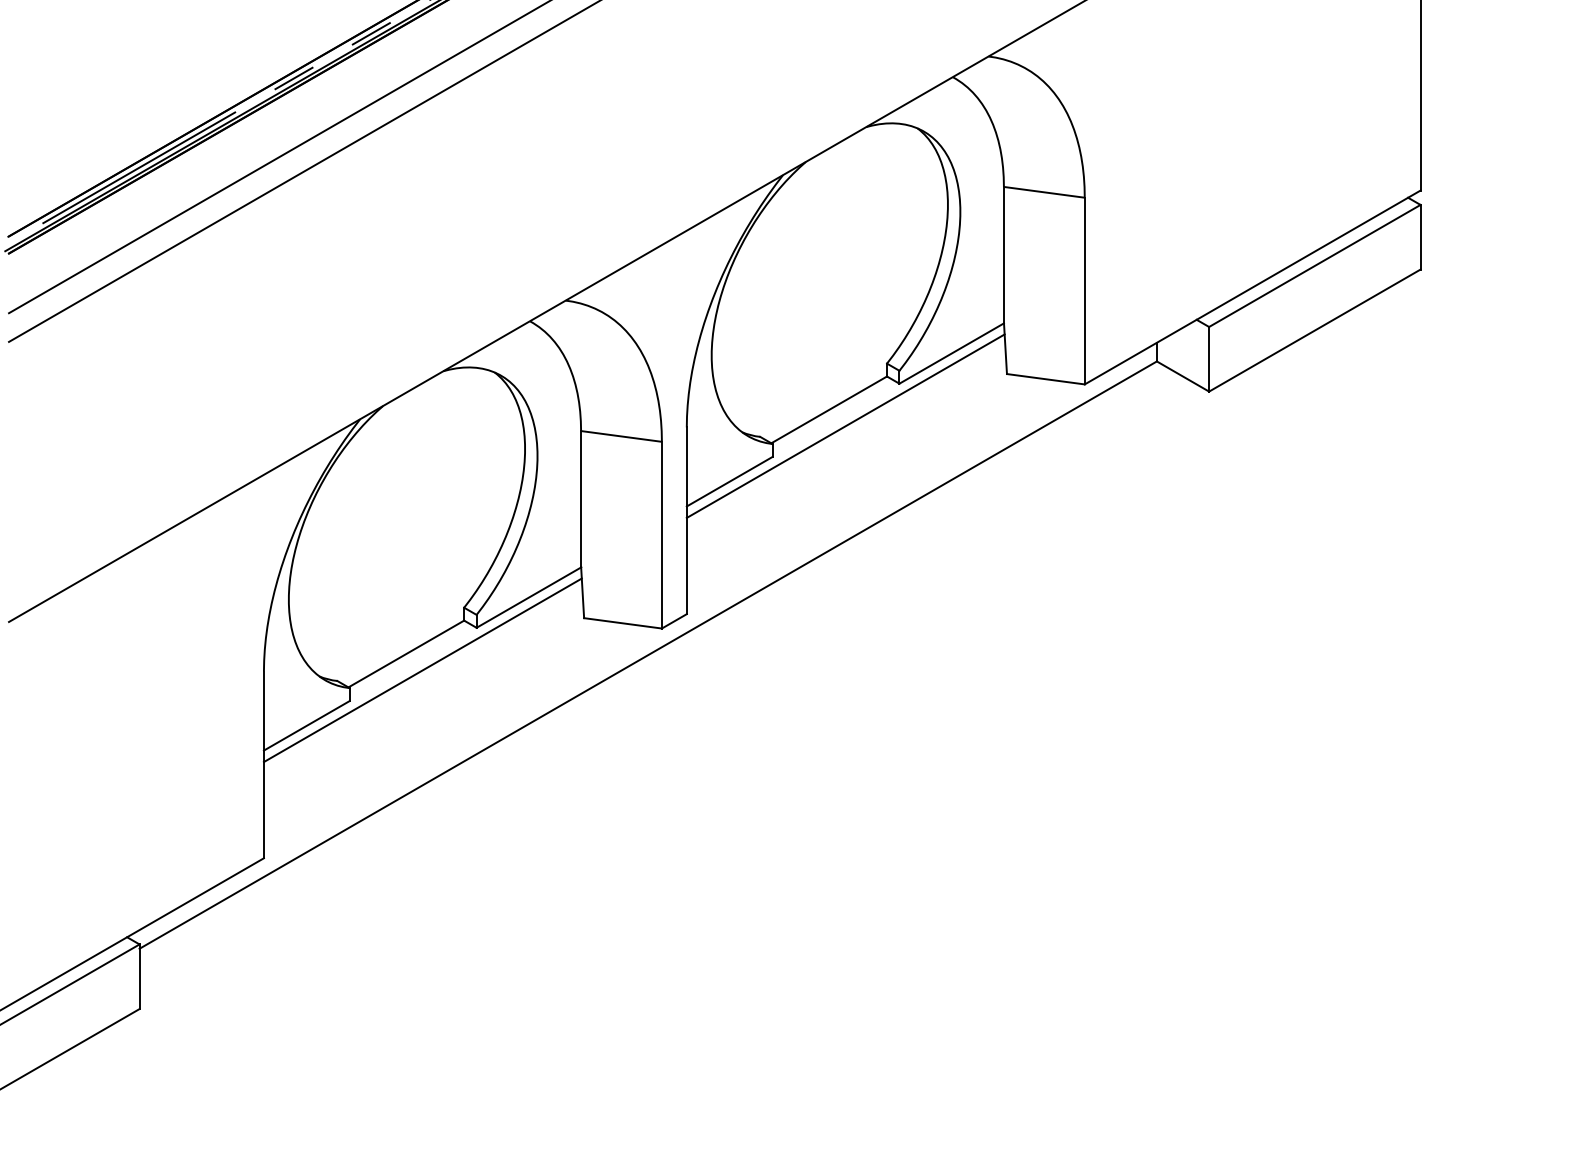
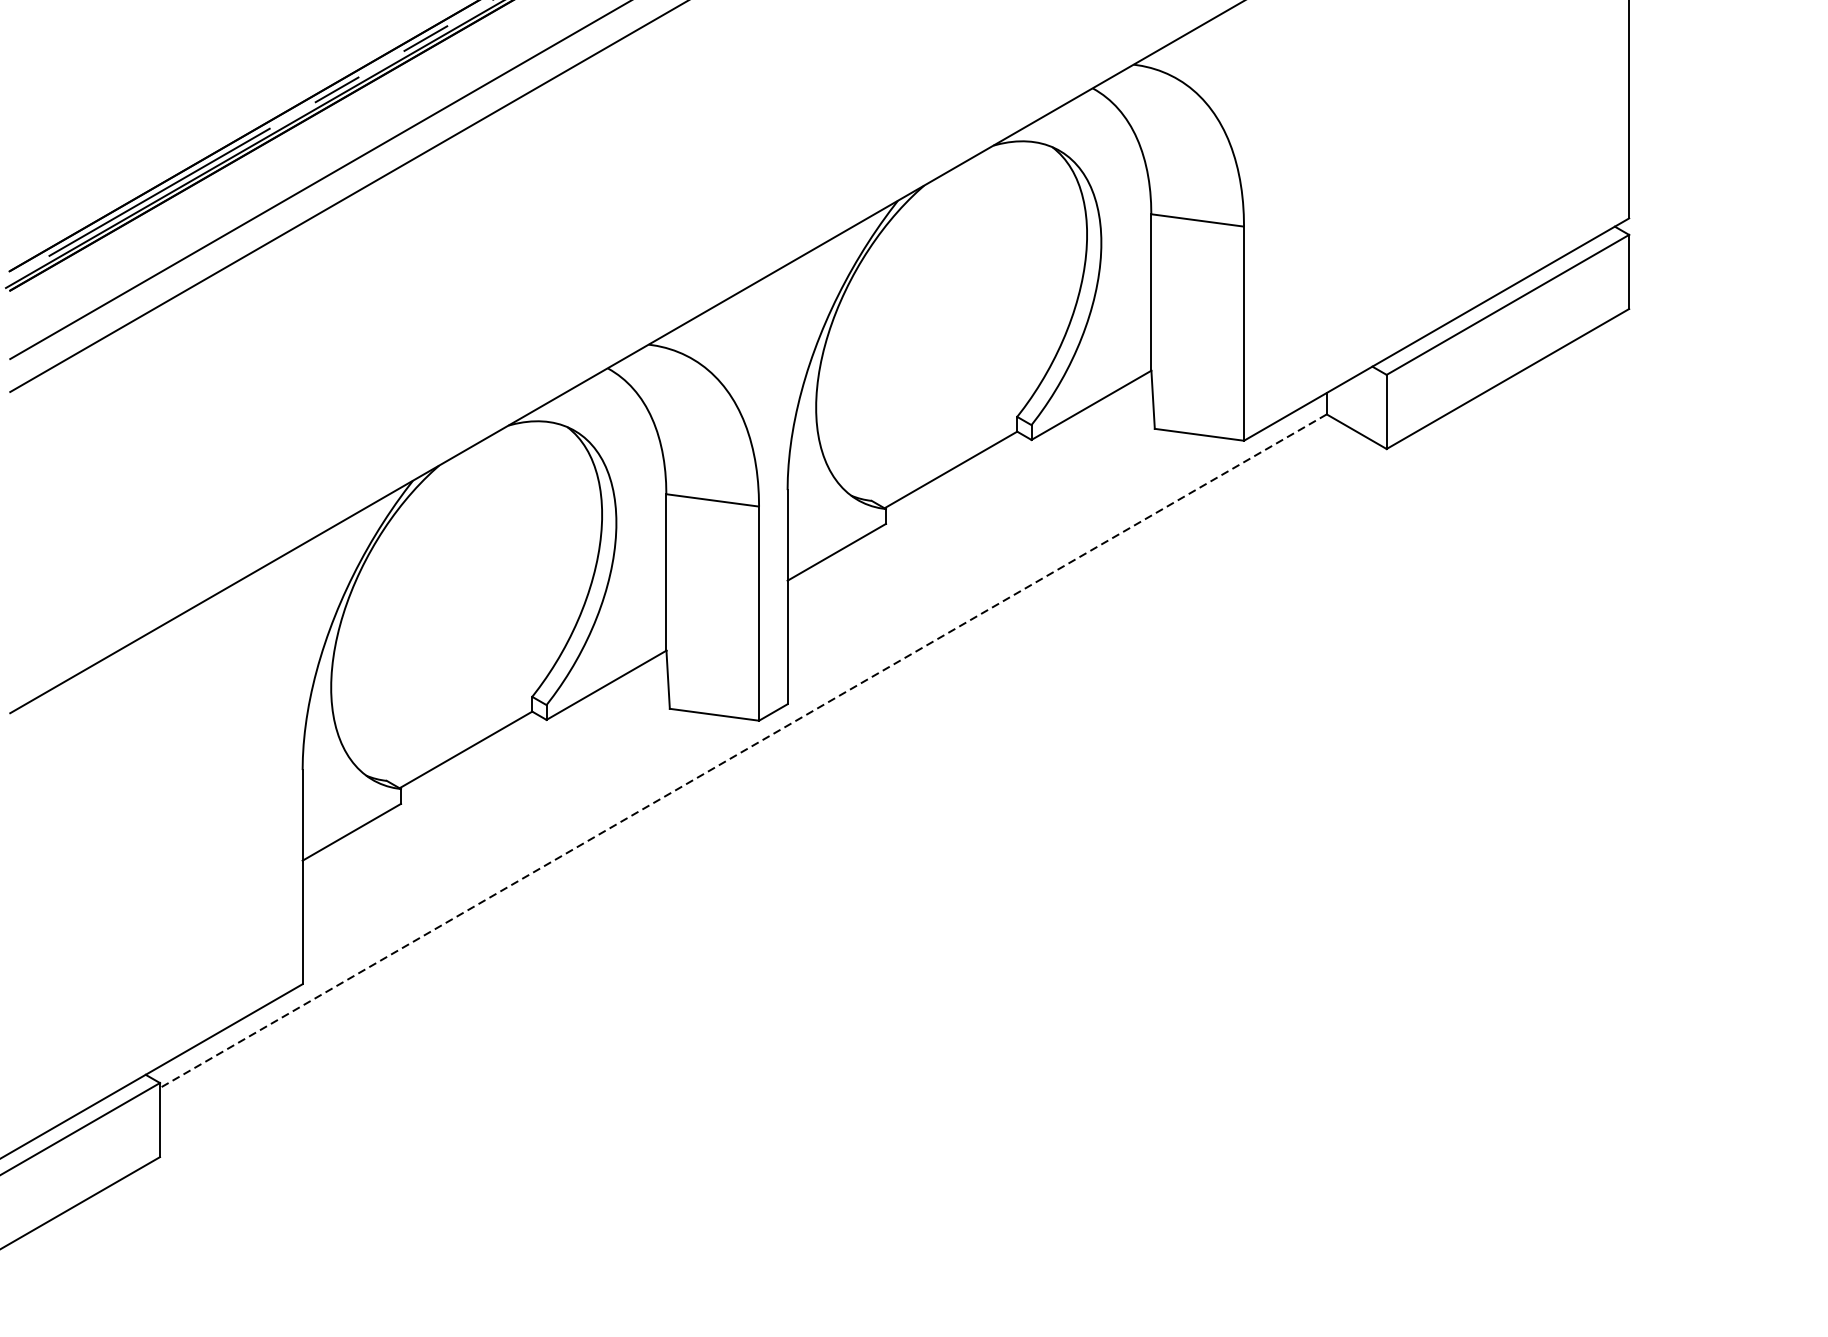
line: (845, 425) -> (969, 487), removed
line: (647, 655) -> (742, 751), solid -> dashed
line: (422, 670) -> (484, 768), removed

